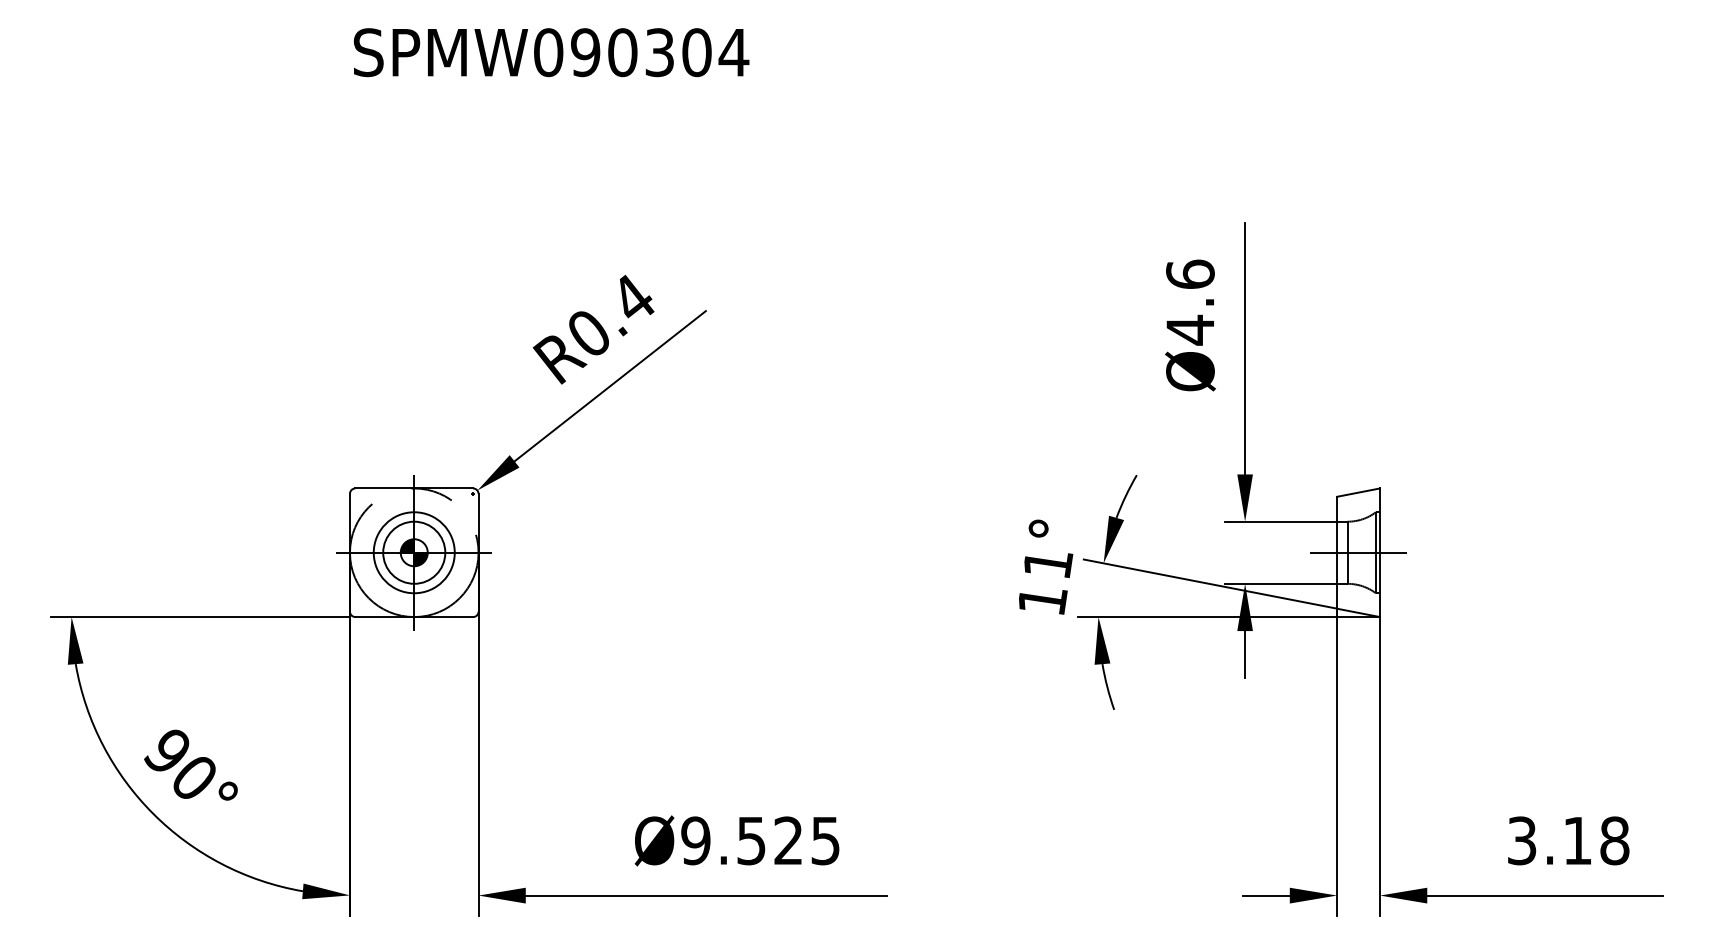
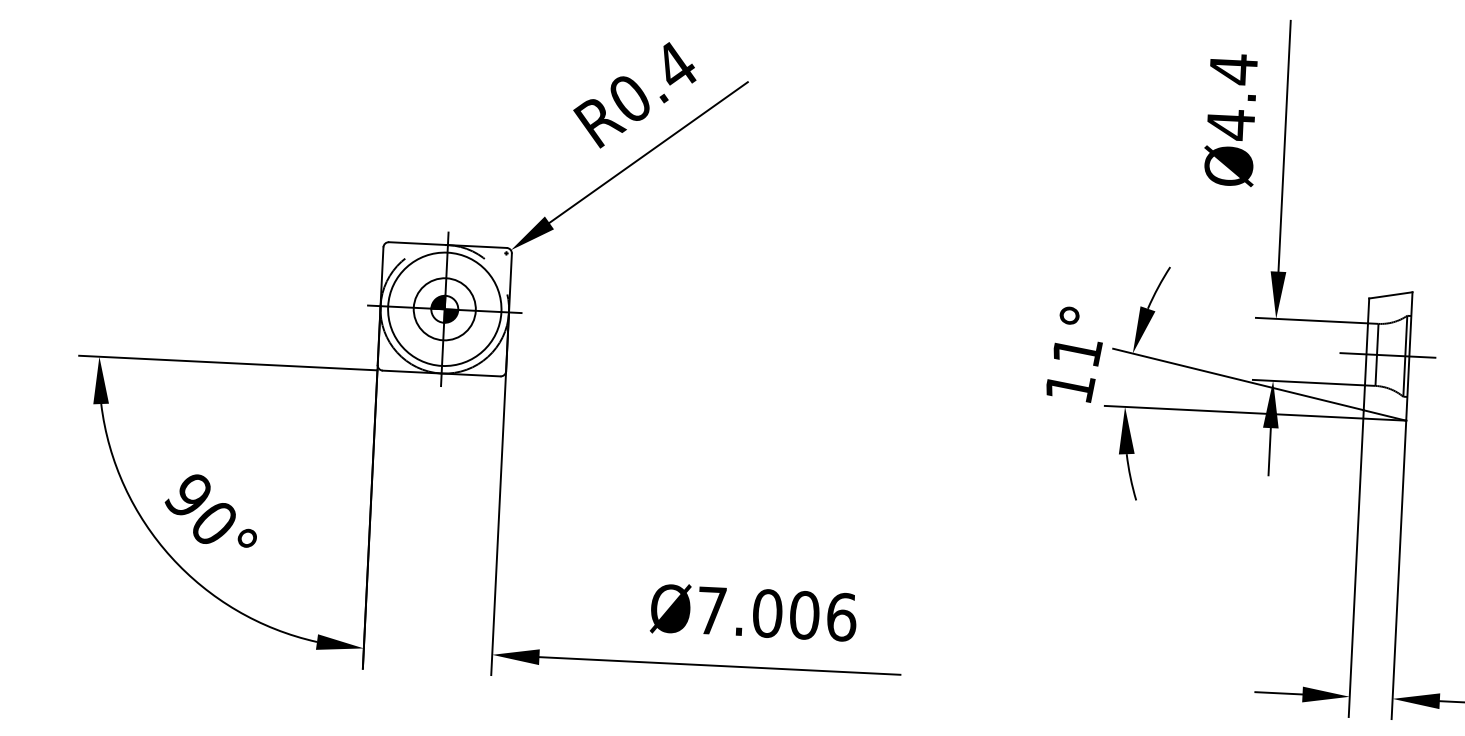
text: (1190, 274) -> (1233, 69), Ø4.6 -> Ø4.4
circle: (413, 552) -> (444, 309), size x1.4
text: (760, 840) -> (776, 613), Ø9.525 -> Ø7.006

